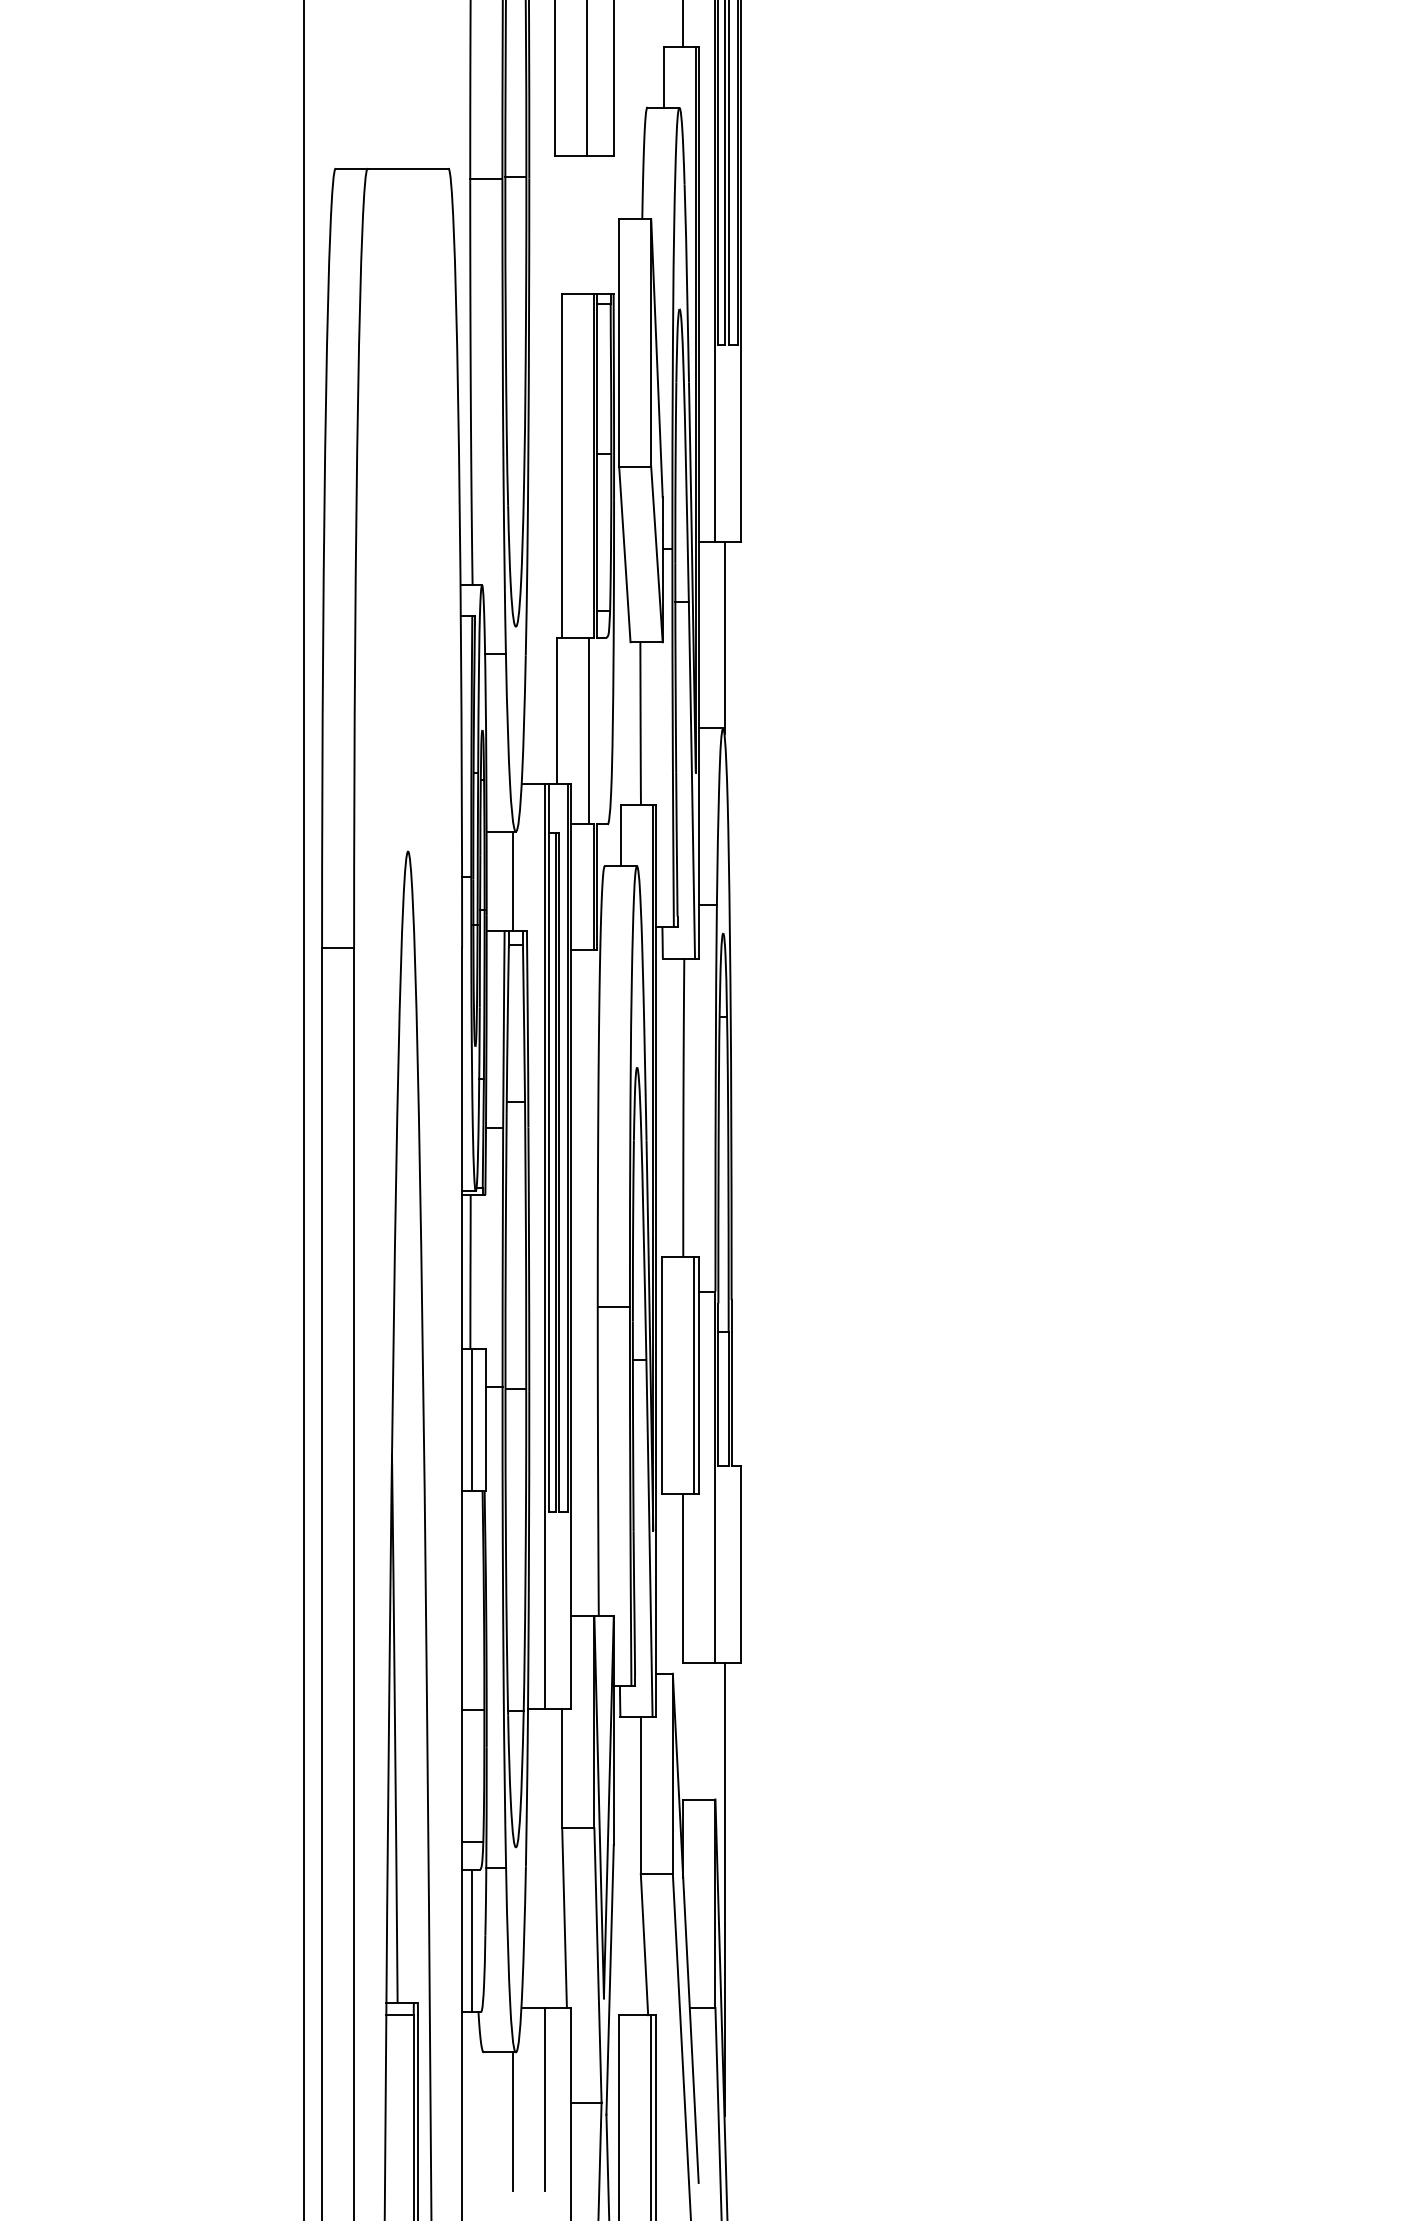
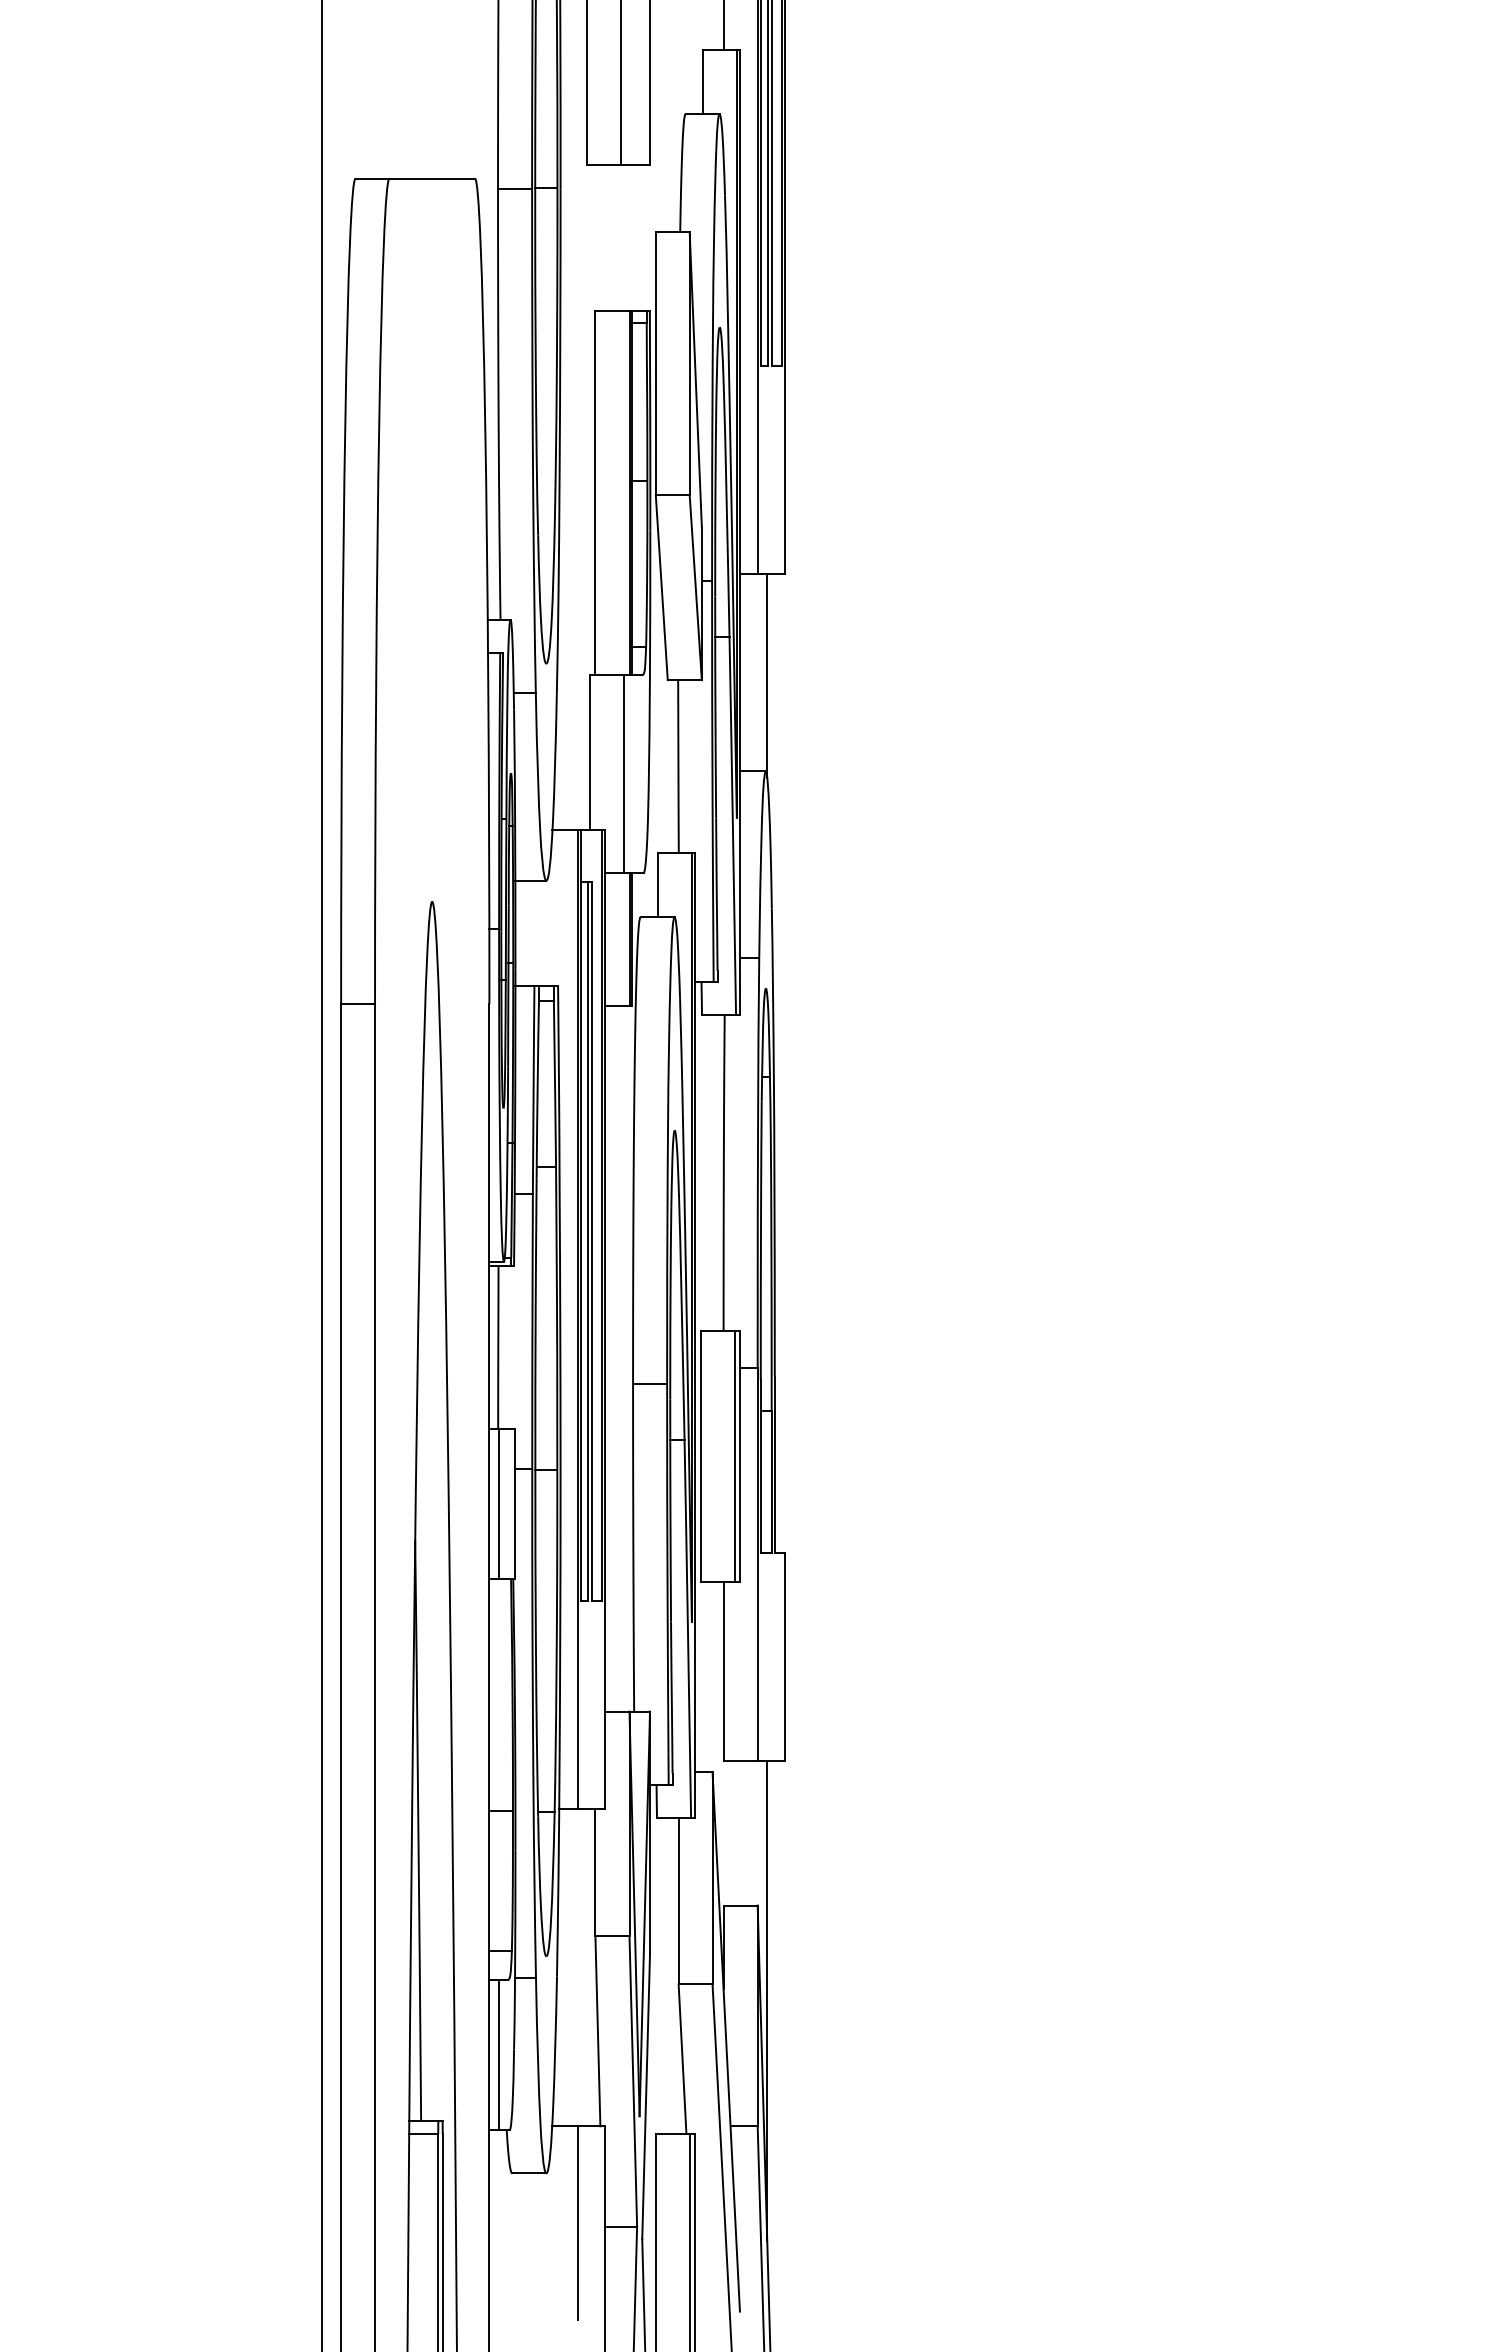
line: (513, 880) -> (543, 932), removed
line: (513, 2121) -> (543, 2246), removed

